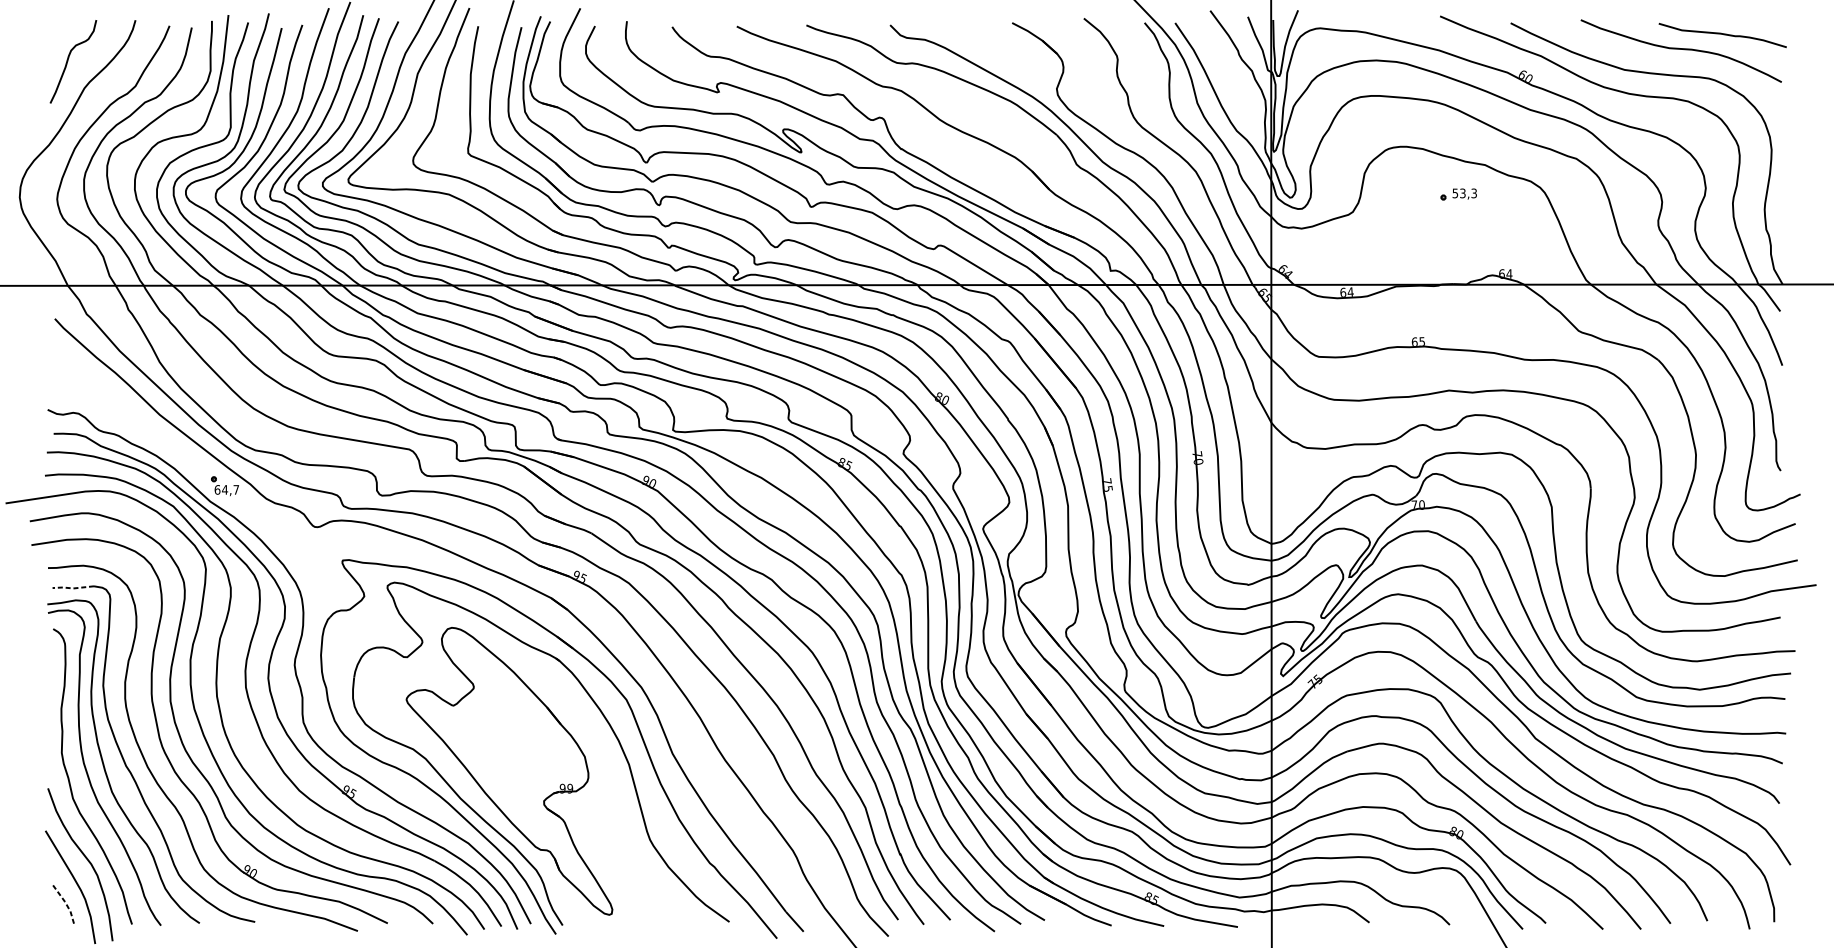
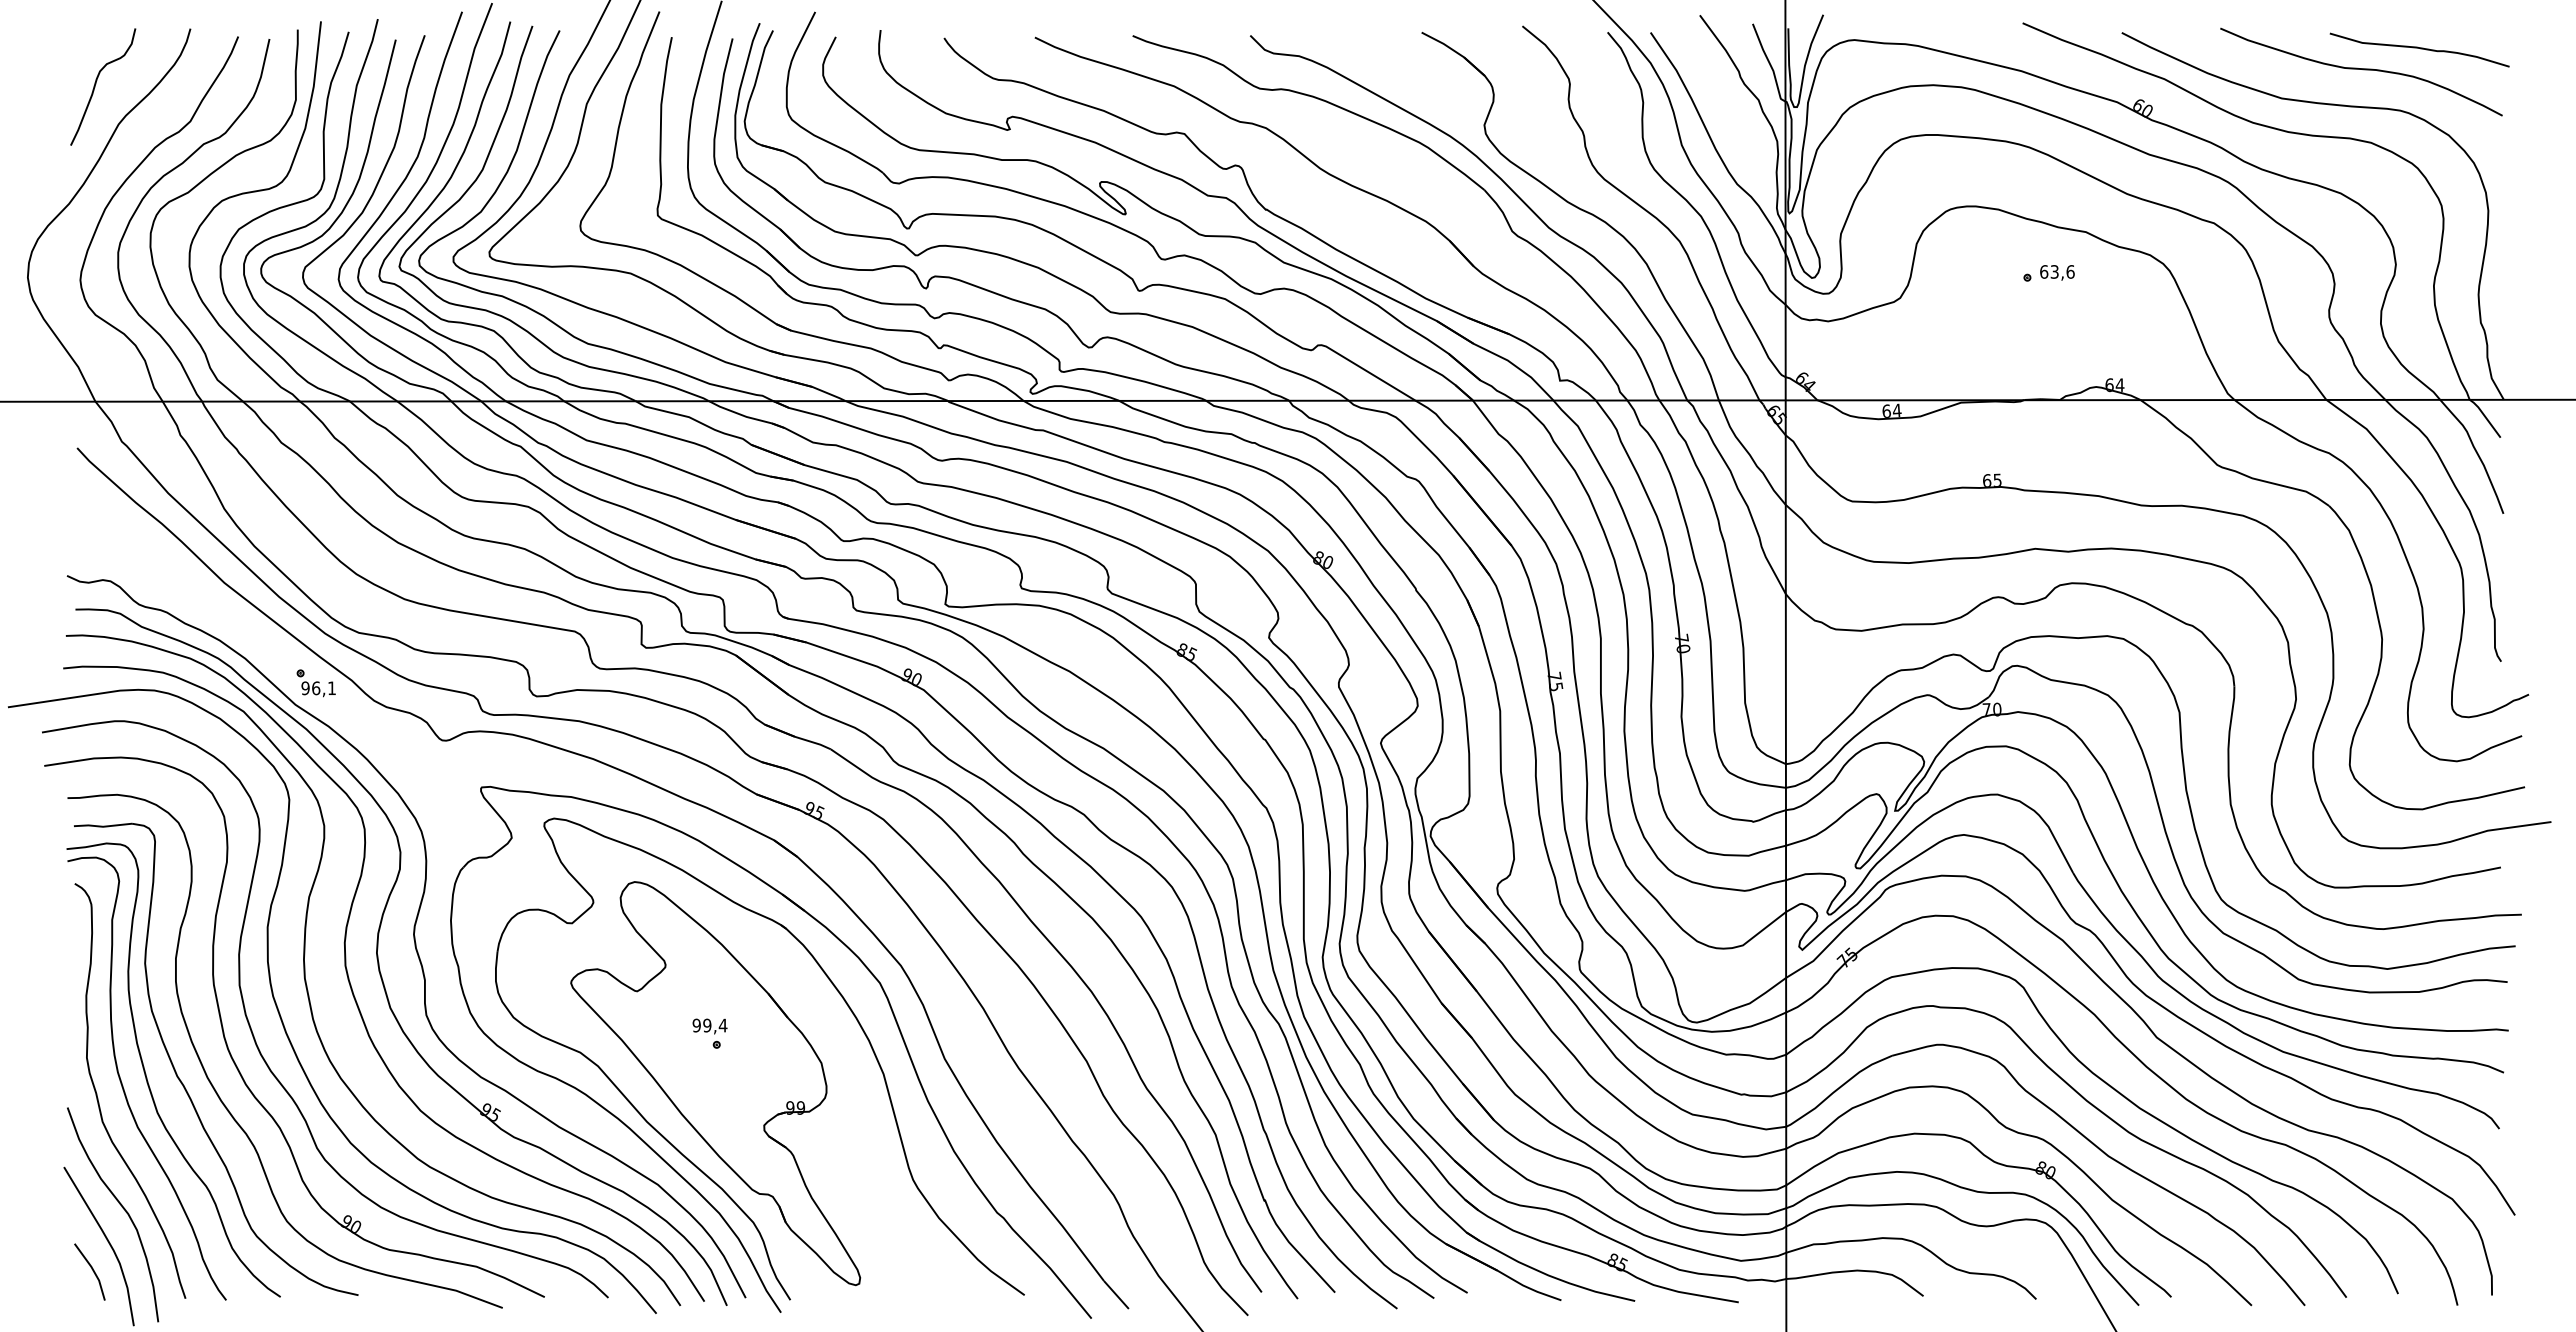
text: (1464, 193) -> (2057, 271), 53,3 -> 63,6
text: (226, 490) -> (318, 688), 64,7 -> 96,1
line: (73, 588) -> (103, 826), dashed -> solid
part: (505, 735) -> (709, 1033), added
line: (66, 904) -> (93, 1270), dashed -> solid

